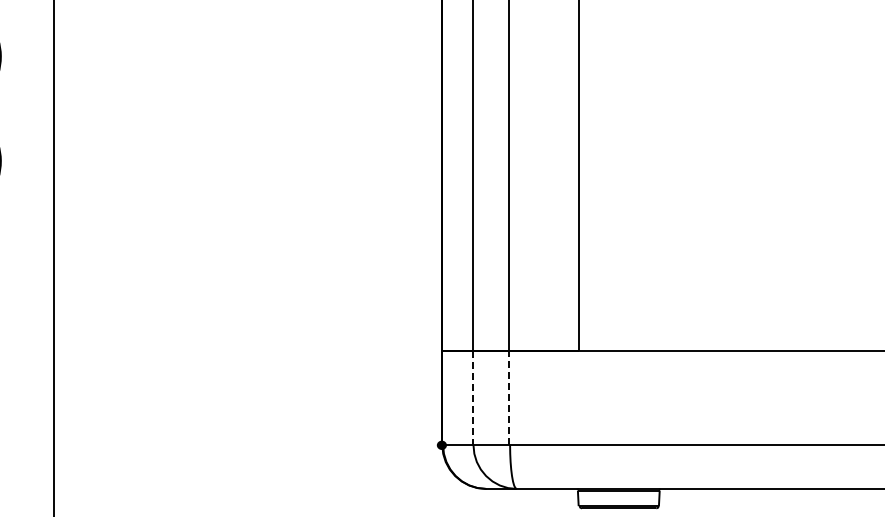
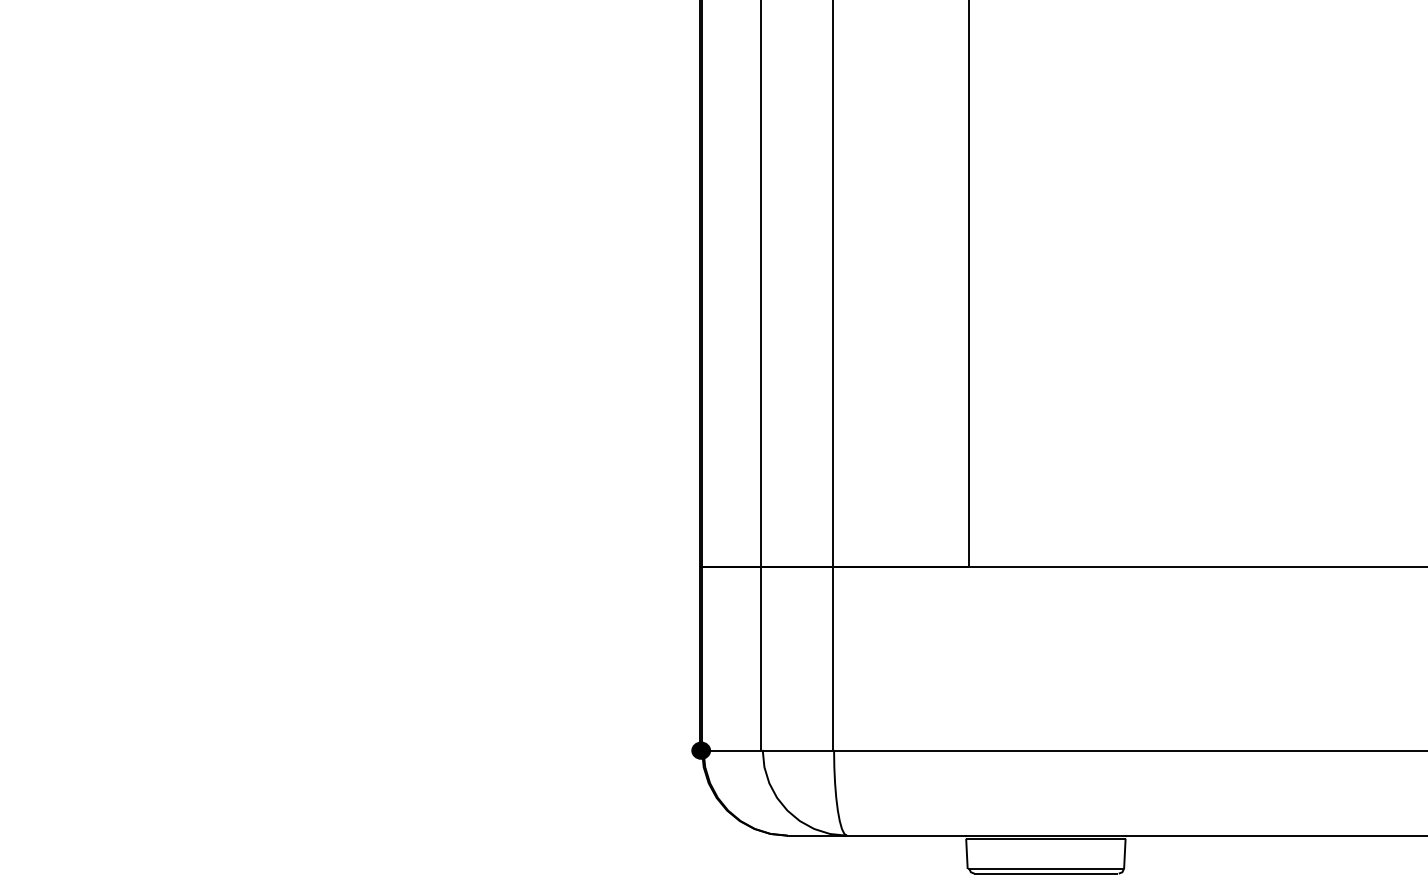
line: (509, 397) -> (832, 657), dashed -> solid
line: (472, 398) -> (760, 659), dashed -> solid

